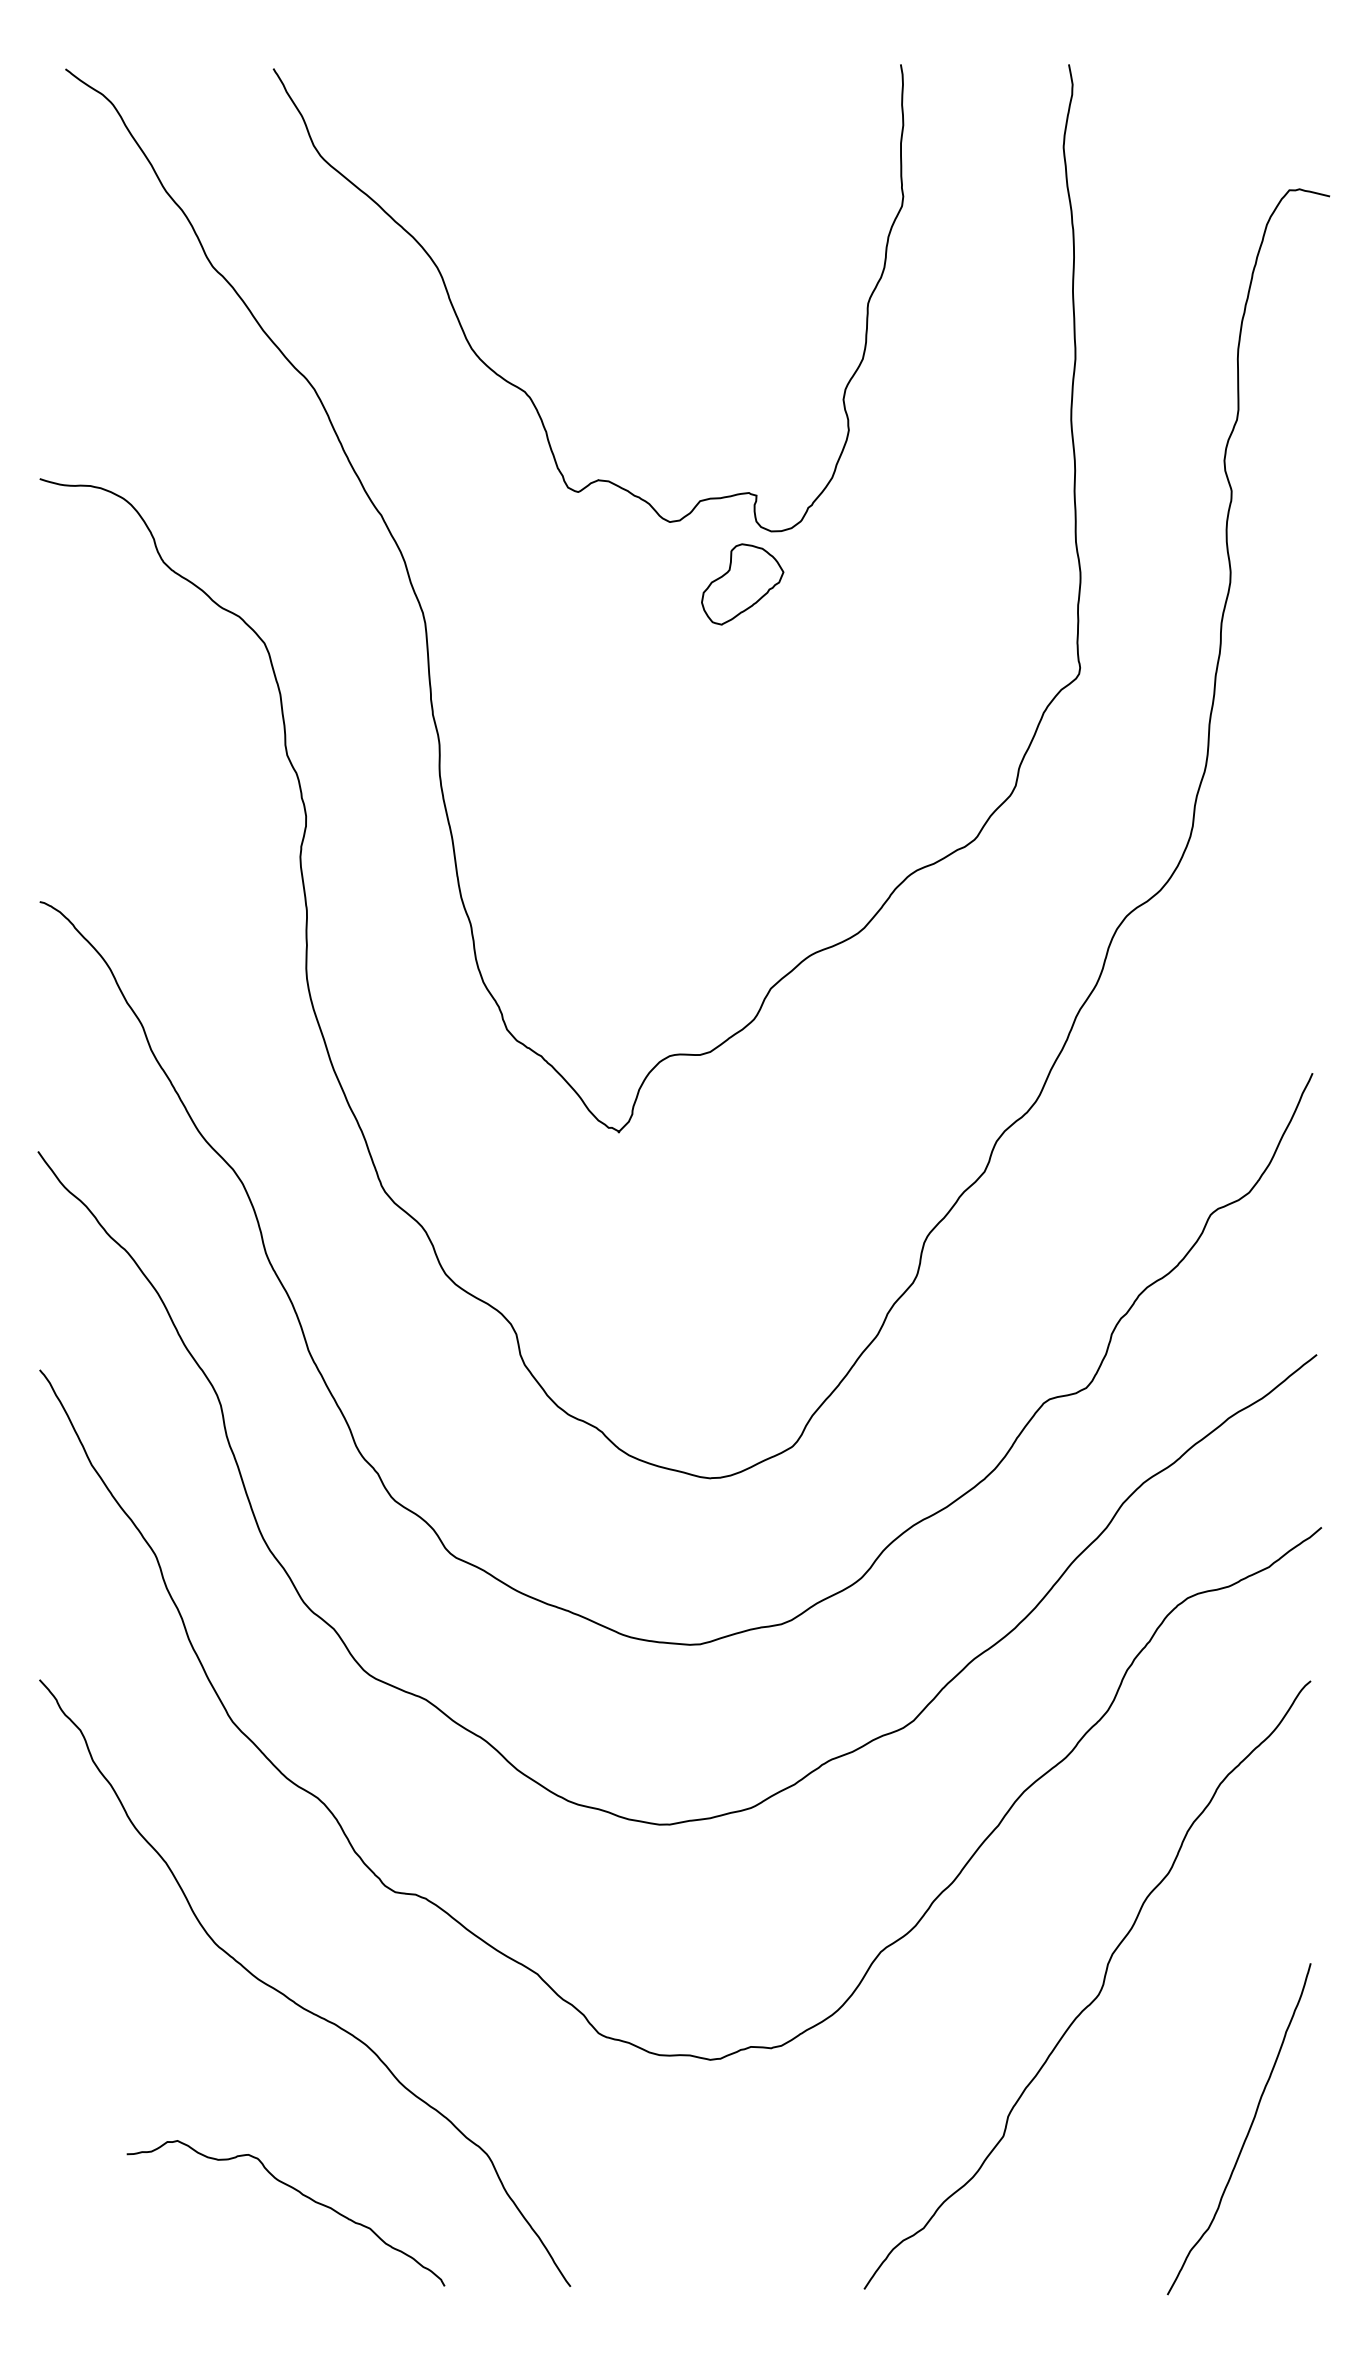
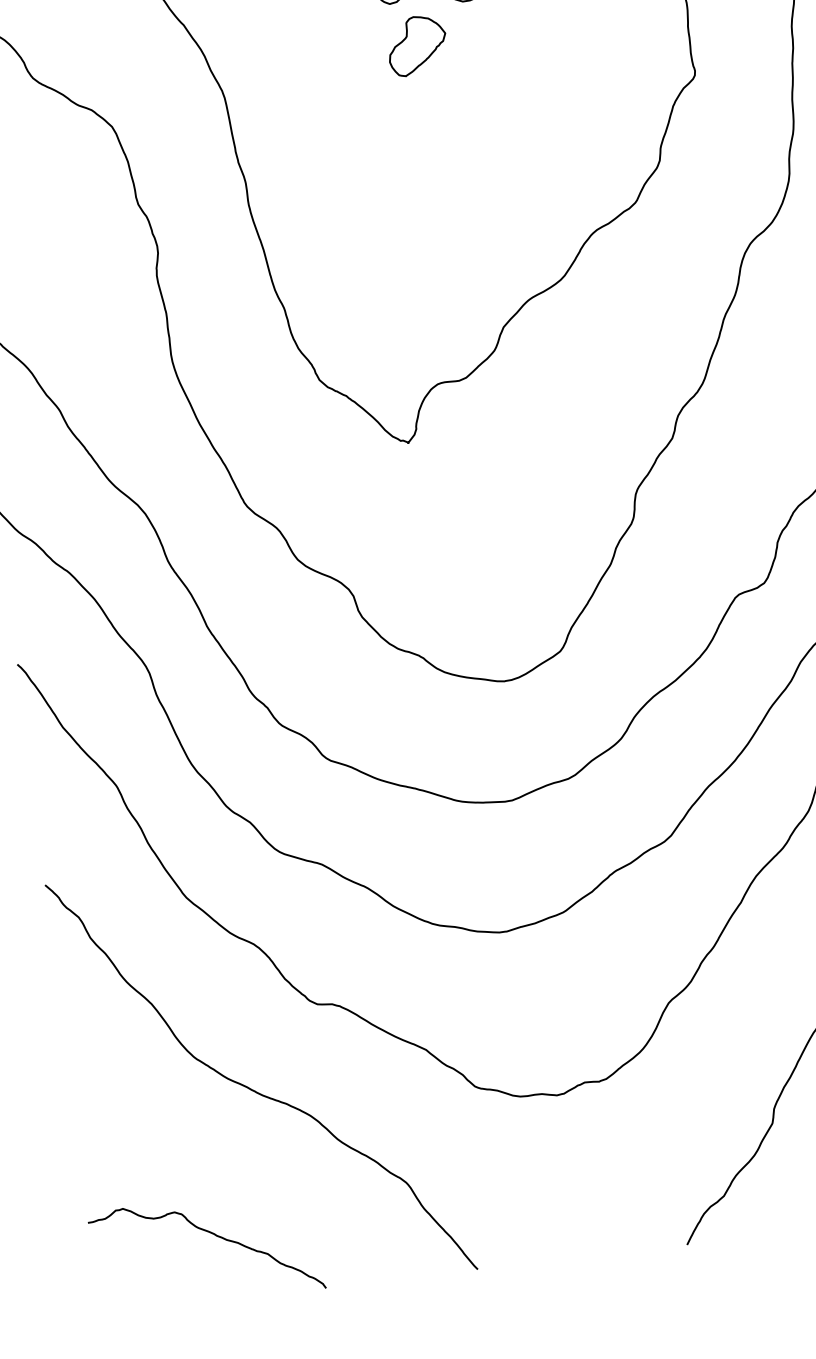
part: (742, 584) -> (417, 45), moved
curve: (299, 2193) -> (214, 1235), moved

